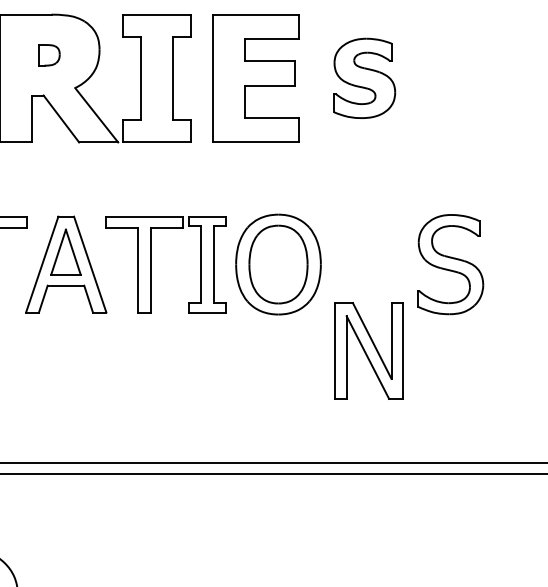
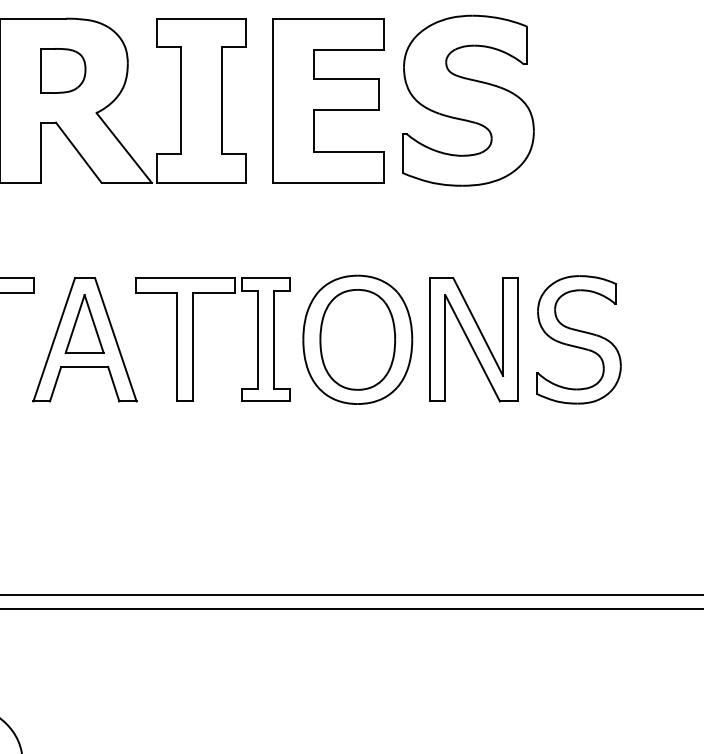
part: (49, 54) -> (63, 70), size x1.67
part: (364, 78) -> (468, 100), size x1.67
part: (368, 350) -> (473, 339), moved

